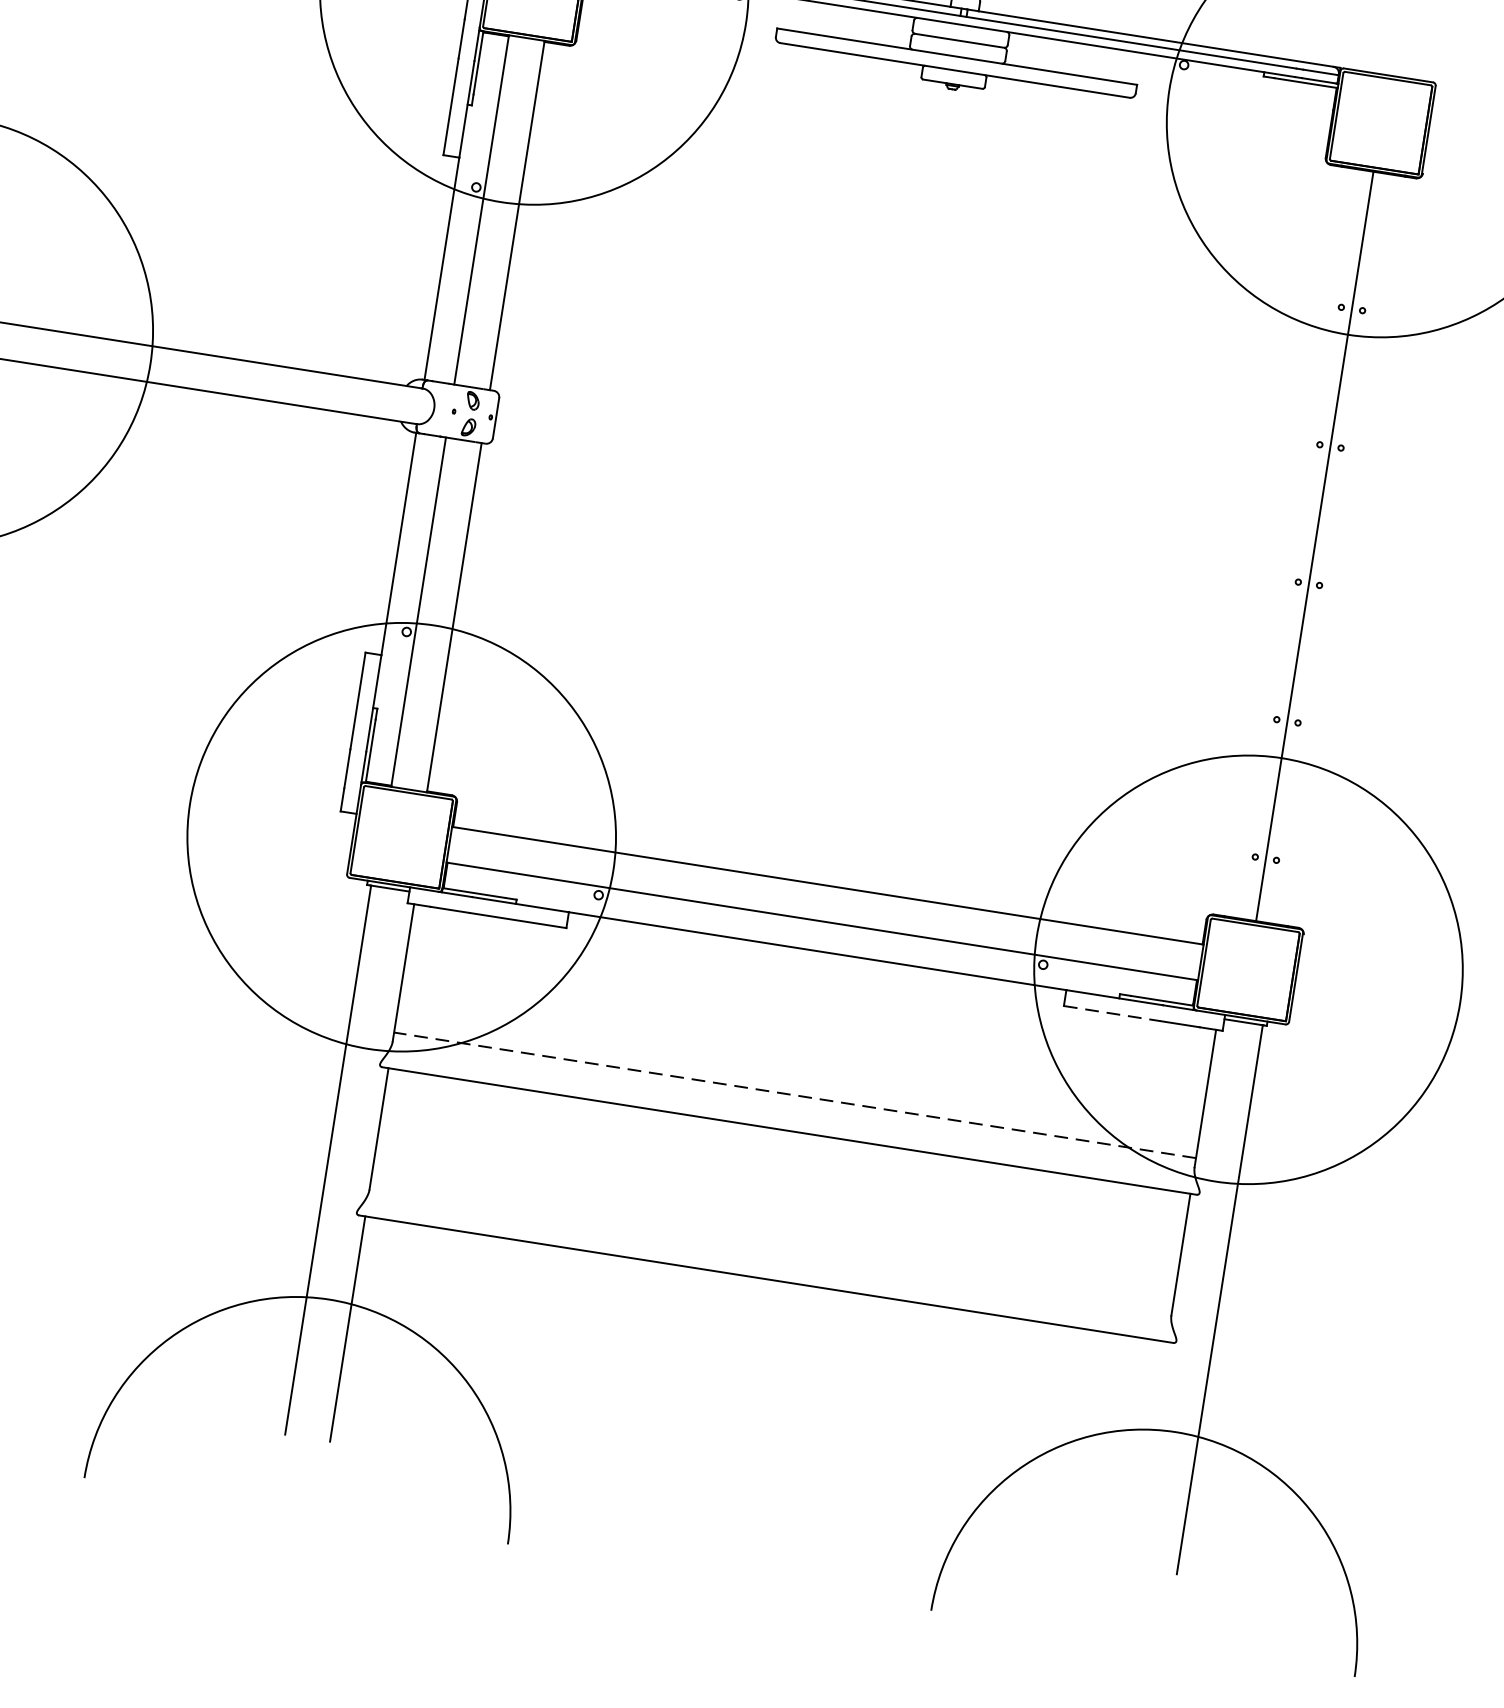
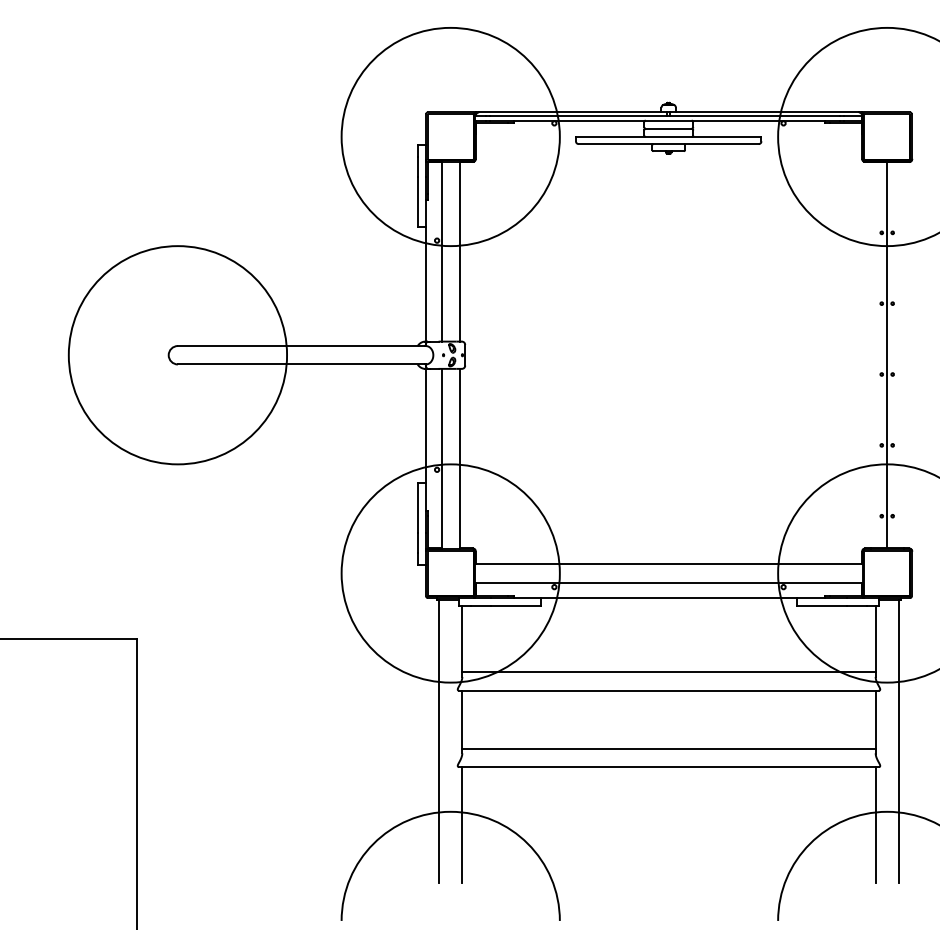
line: (1112, 1014) -> (822, 606), dashed -> solid
line: (796, 1095) -> (669, 672), dashed -> solid
line: (770, 1242) -> (668, 748), added
line: (1149, 1455) -> (875, 825), added

